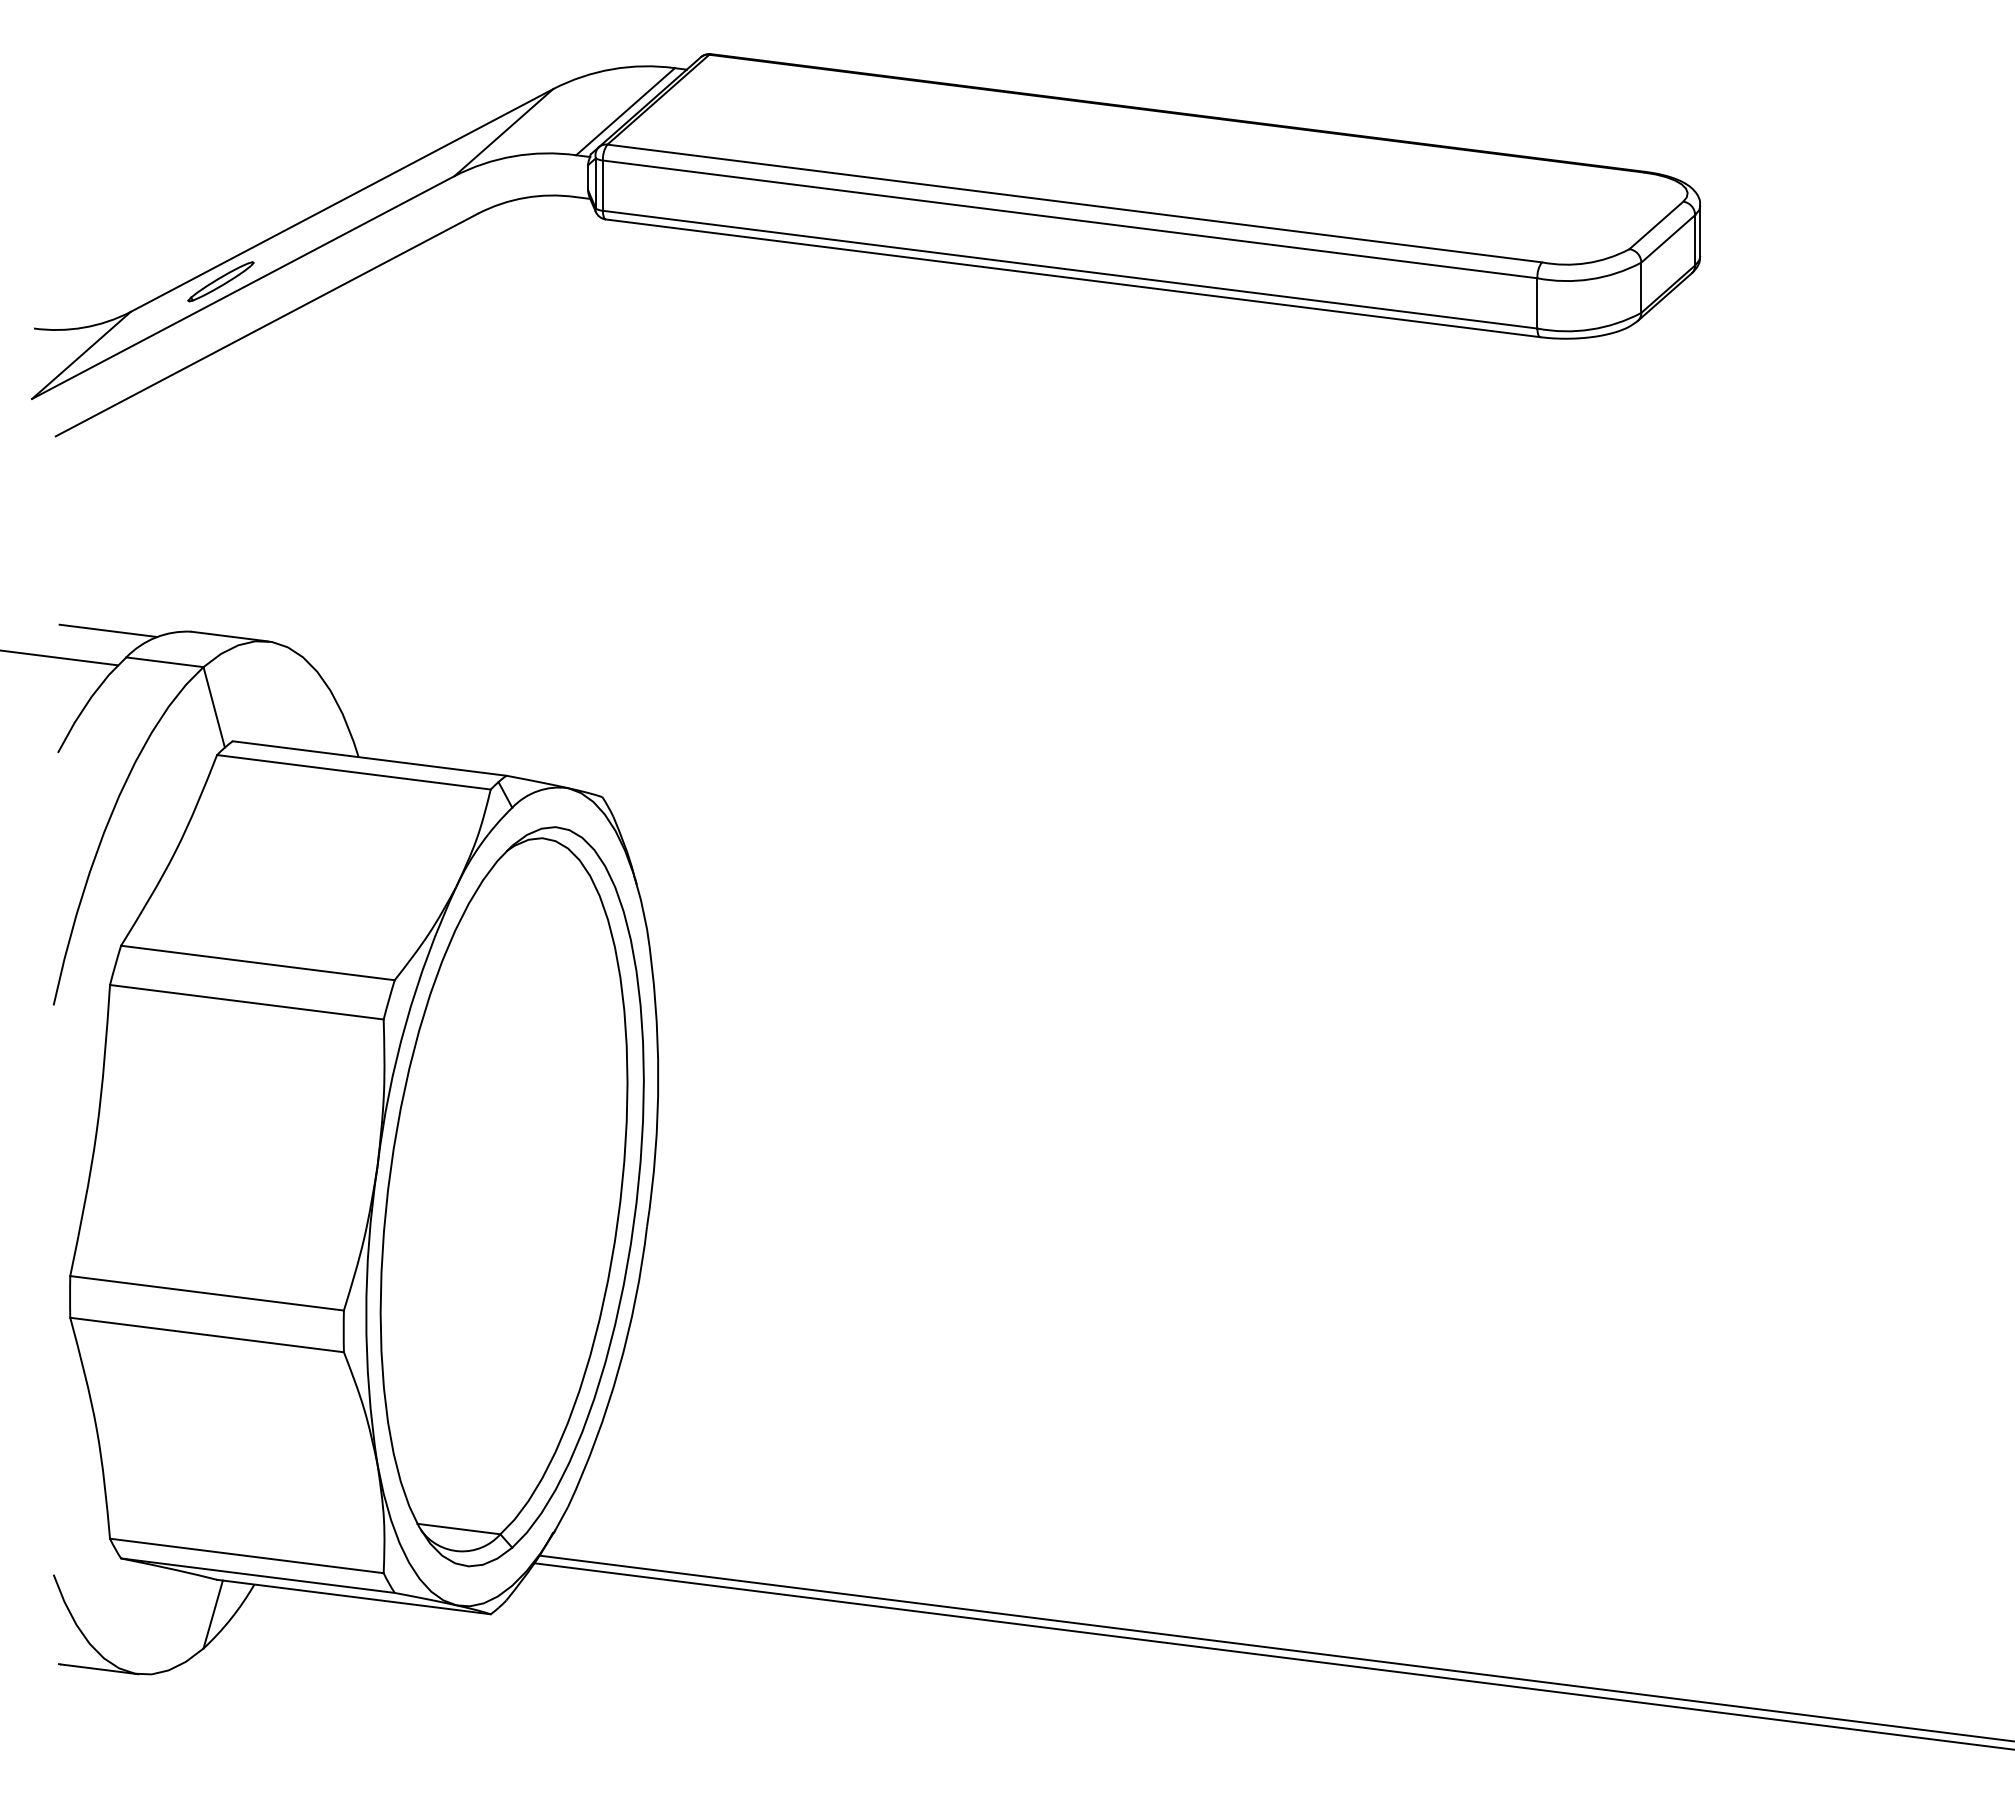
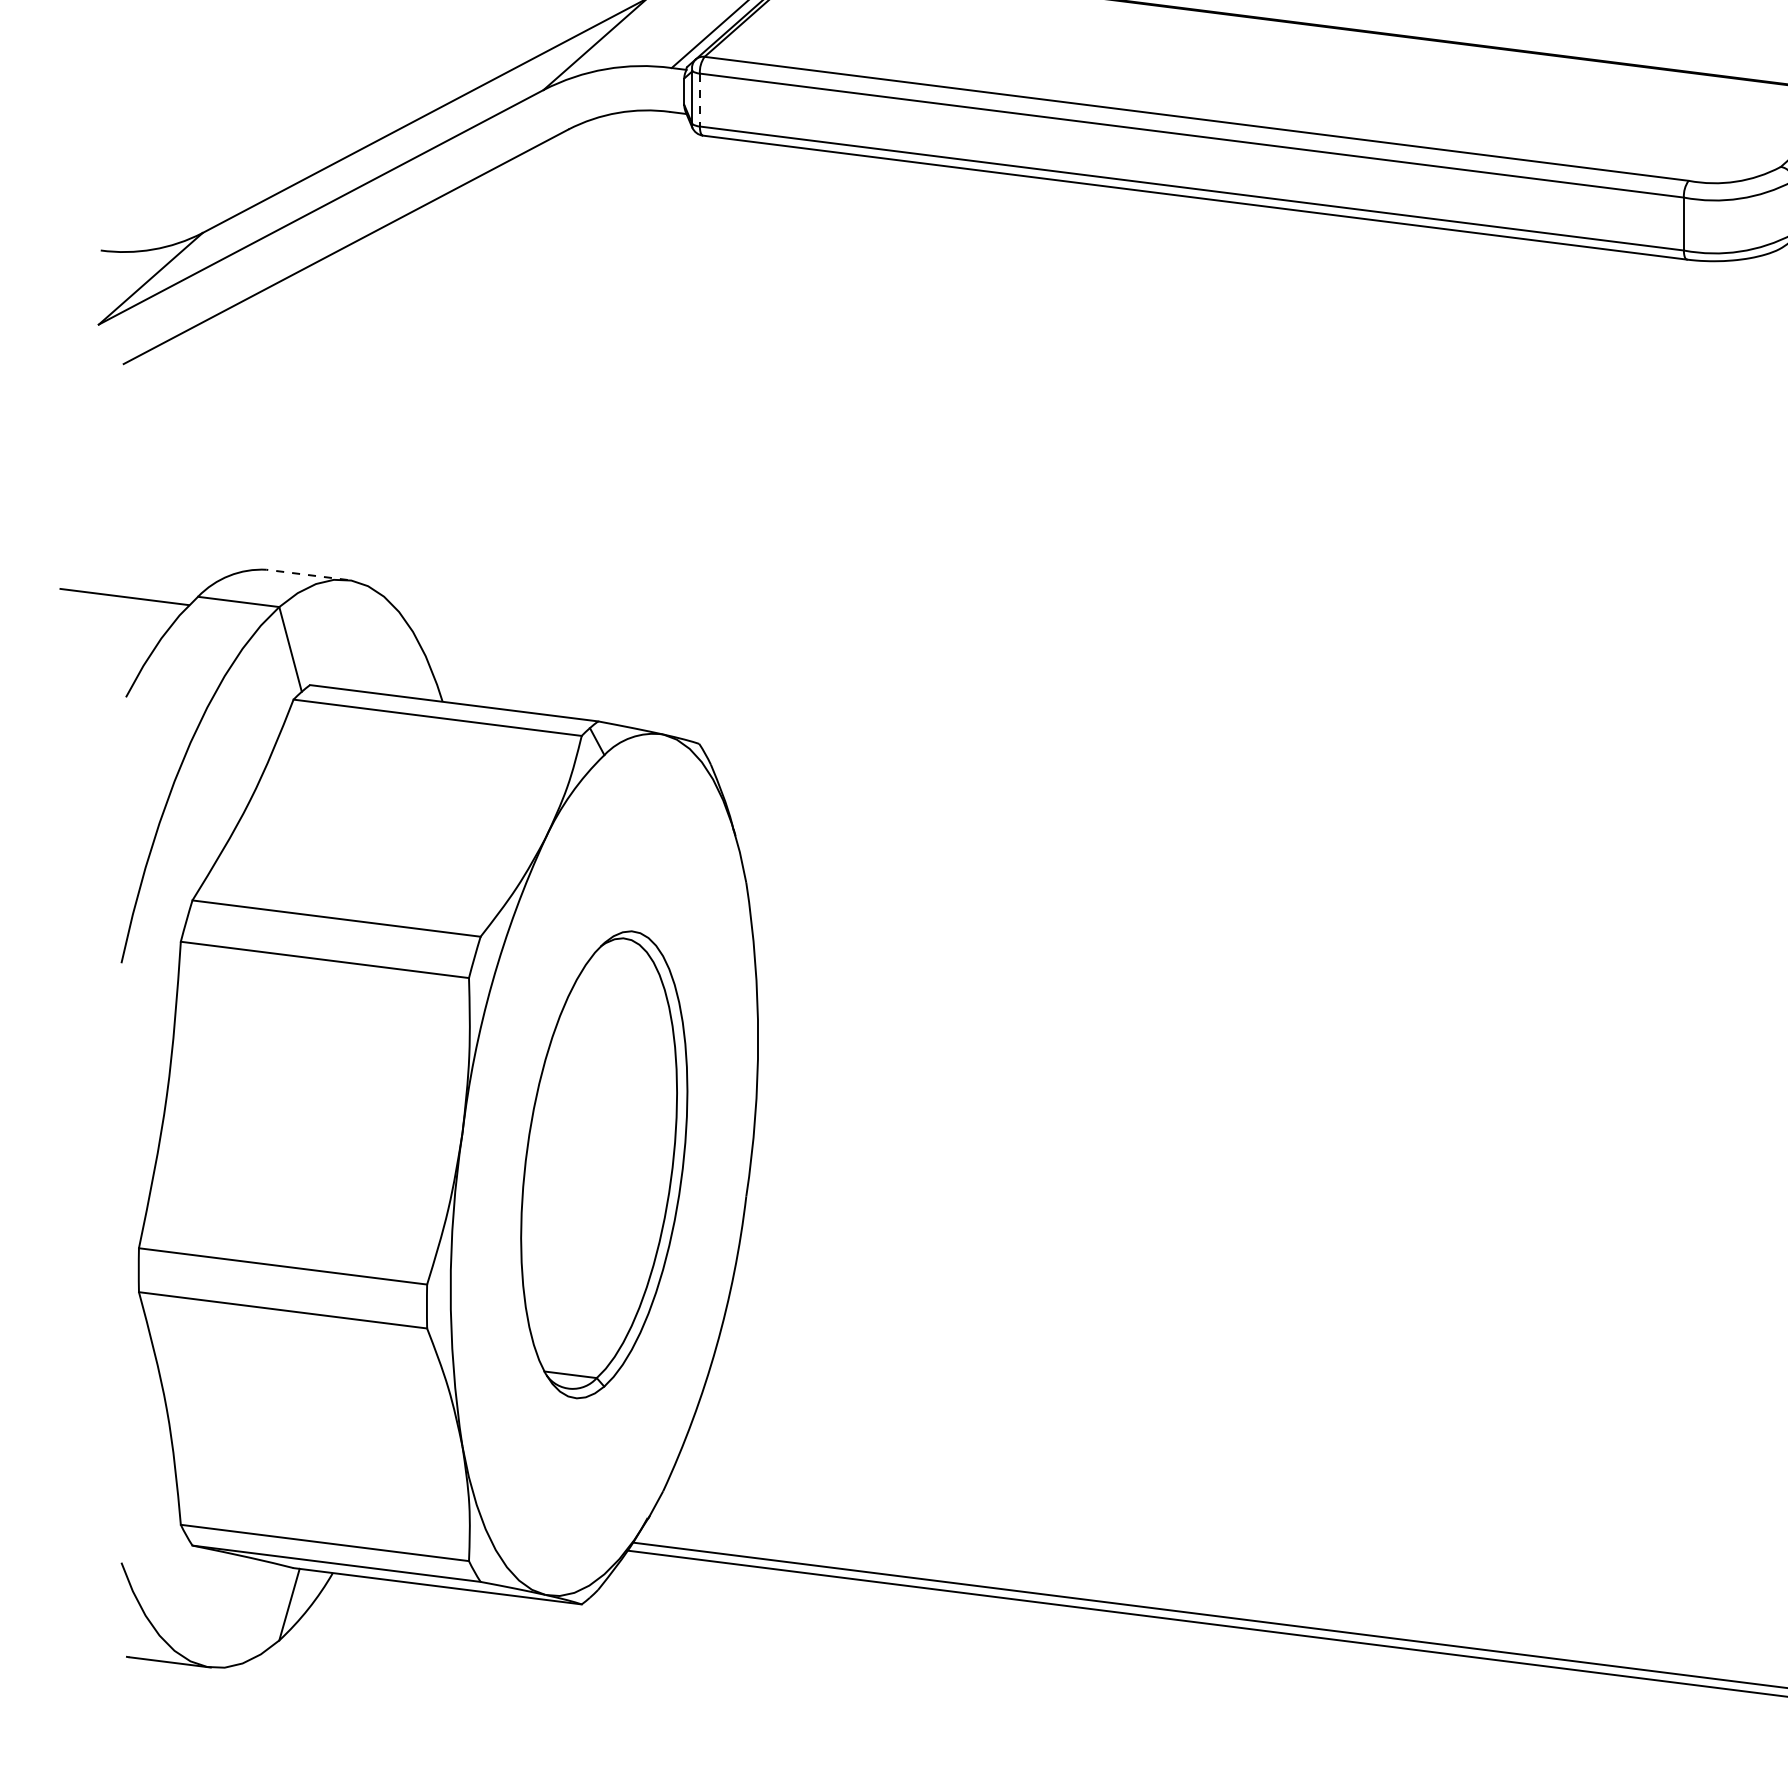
line: (602, 186) -> (699, 100), solid -> dashed
part: (220, 281) -> (297, 200), removed
line: (108, 630) -> (179, 568), removed
line: (230, 636) -> (307, 574), solid -> dashed
part: (511, 1196) -> (603, 1164), size x0.6

